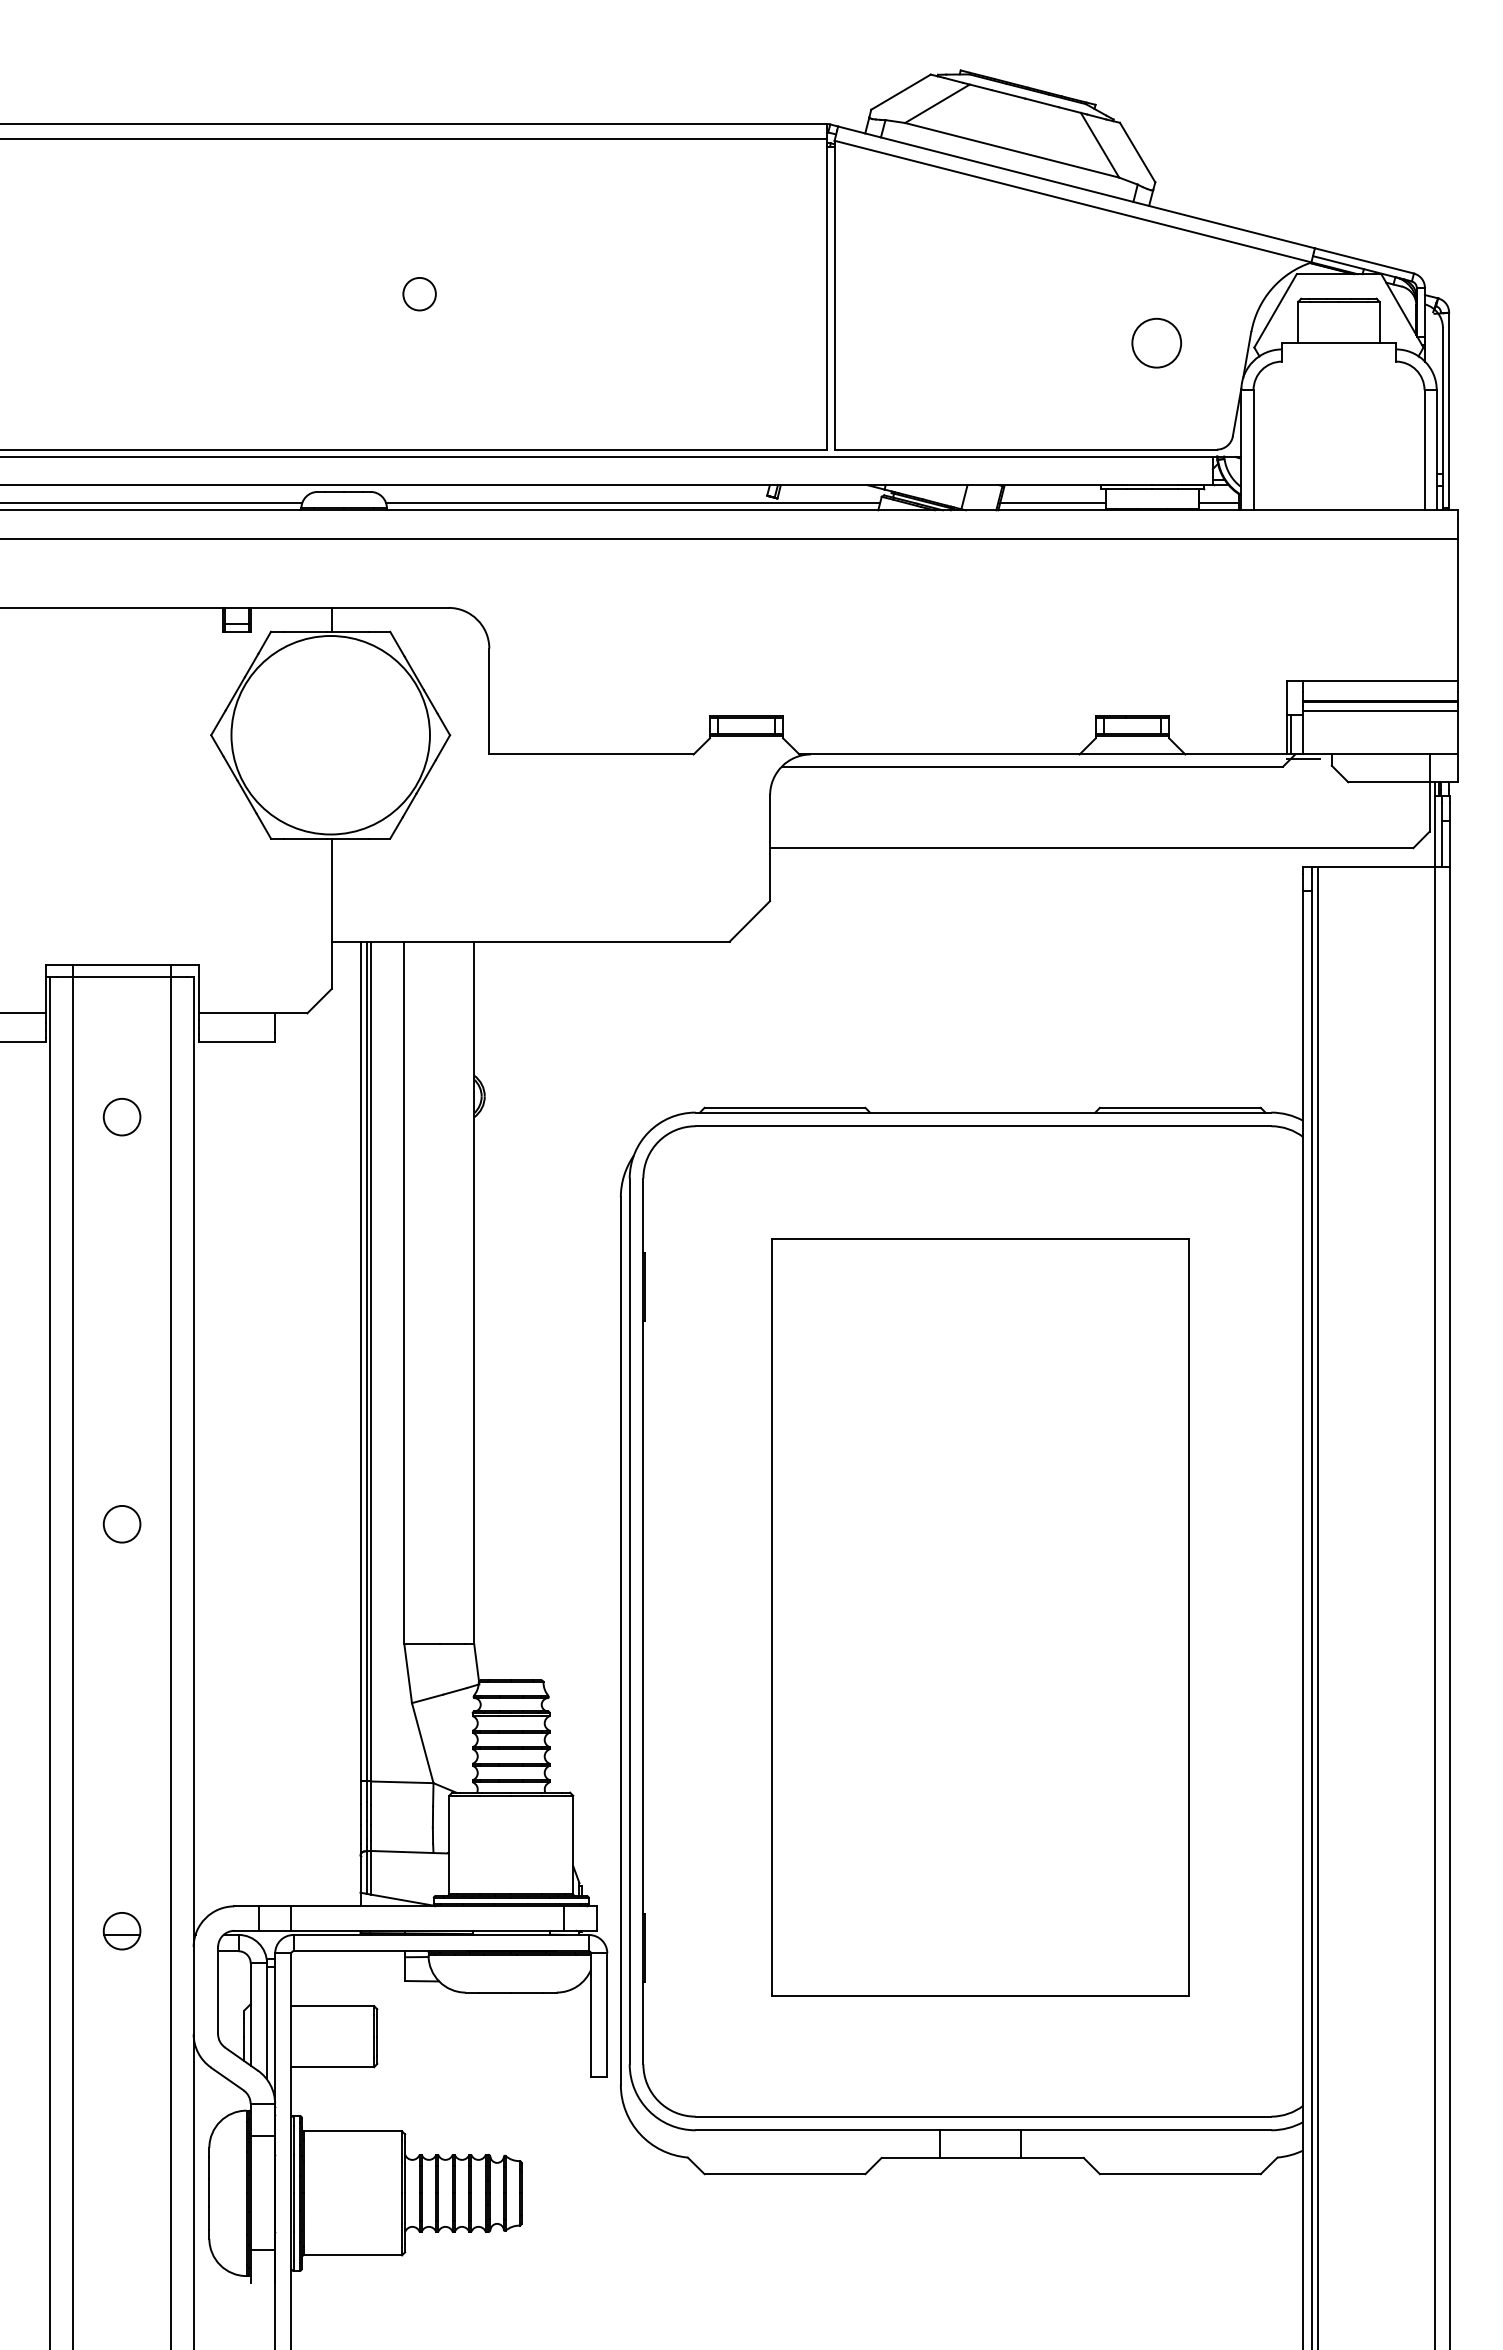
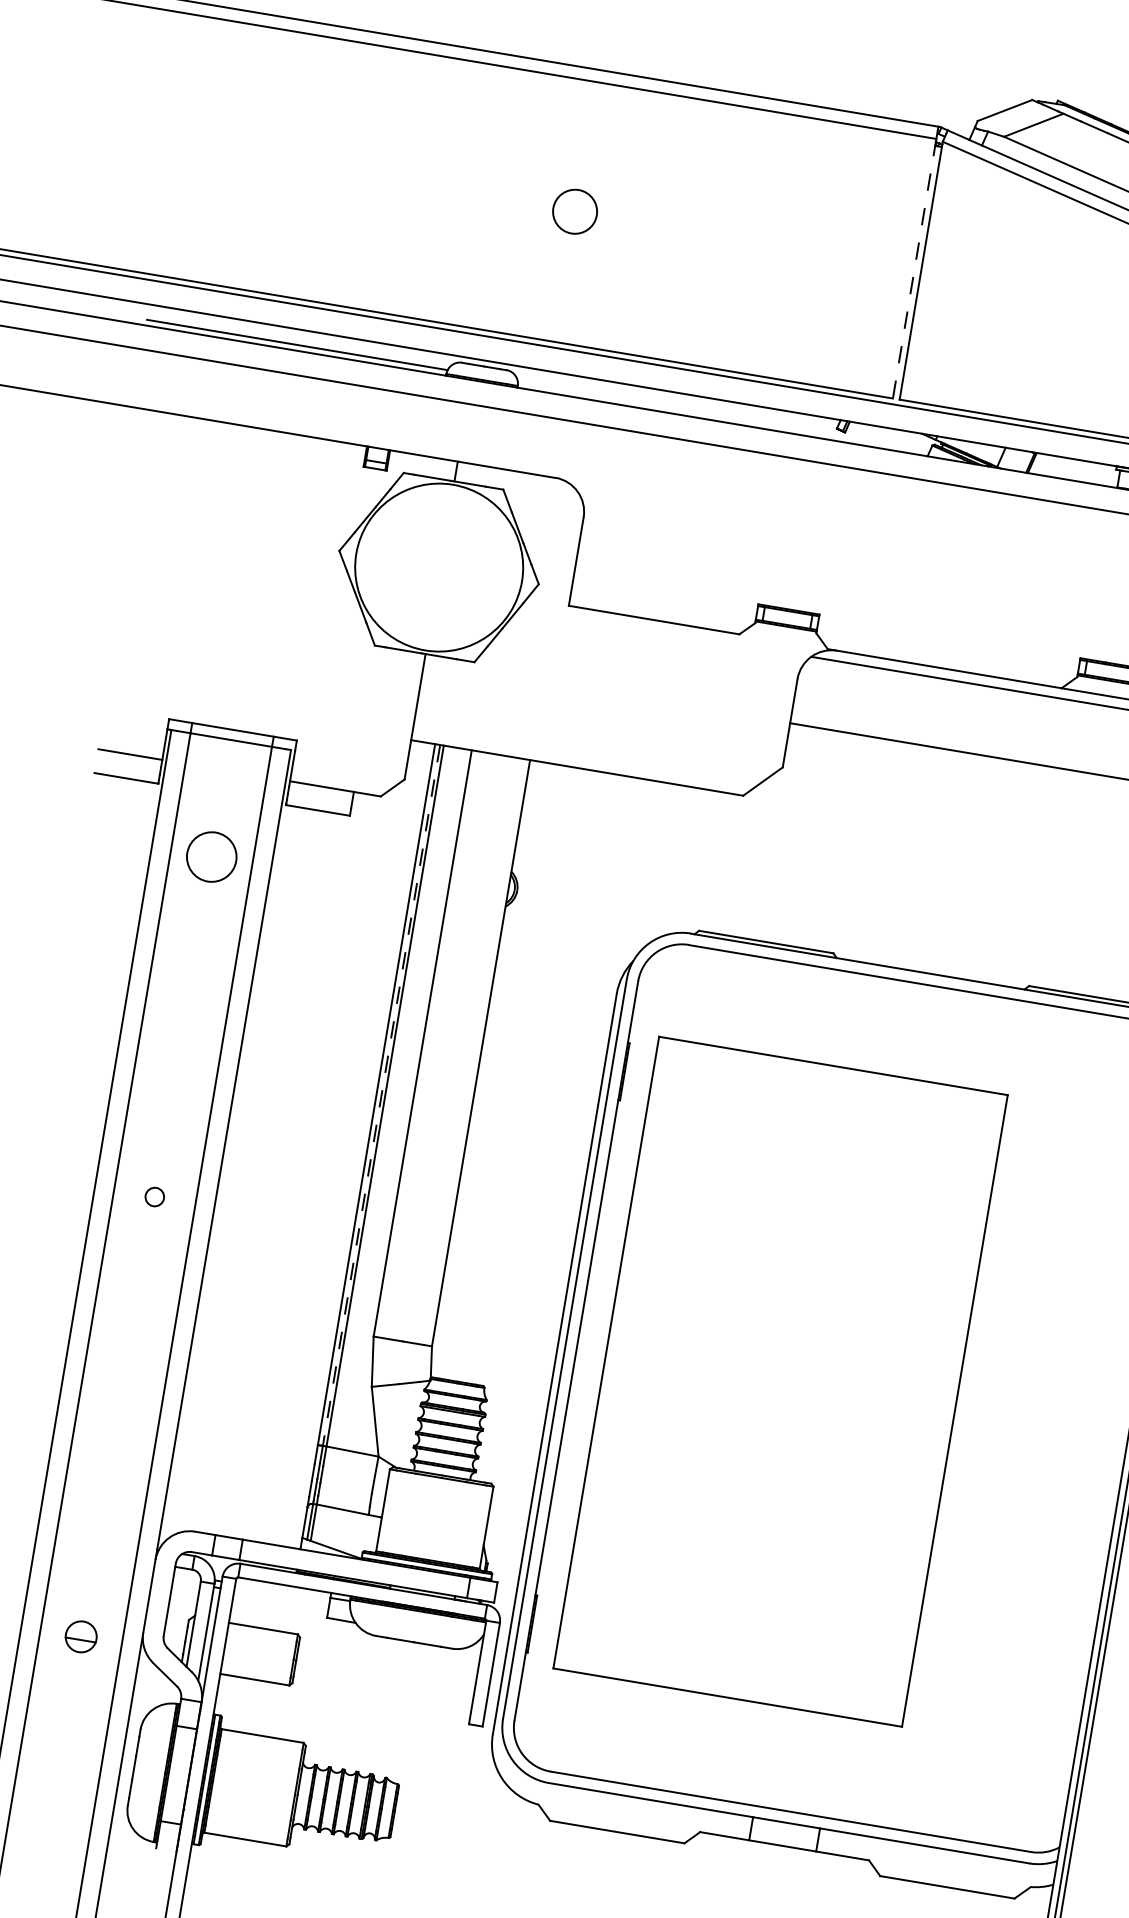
circle: (419, 294) -> (574, 212), size x1.6
line: (826, 294) -> (914, 268), solid -> dashed
line: (632, 503) -> (723, 416), removed
line: (1052, 503) -> (1074, 474), removed
circle: (121, 1117) -> (211, 857), size x1.6
line: (366, 1361) -> (381, 1095), solid -> dashed
circle: (121, 1523) -> (154, 1196), size x0.6
part: (980, 1617) -> (780, 1381), moved
part: (121, 1931) -> (80, 1637), moved

